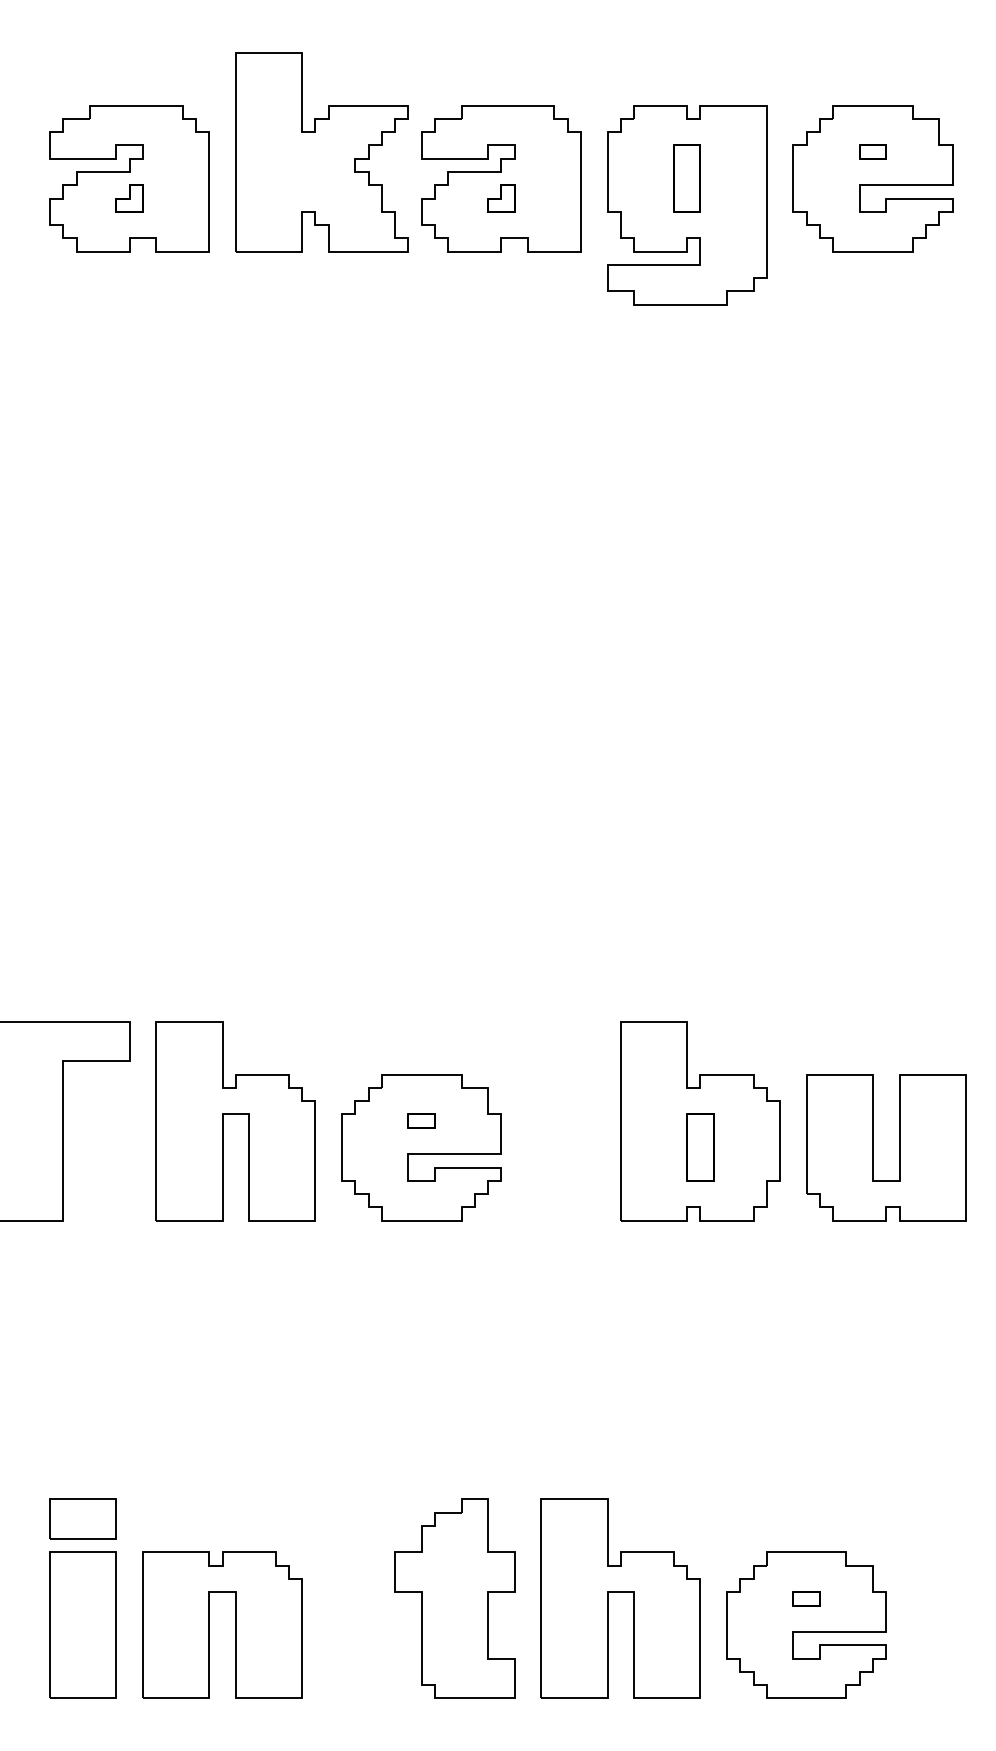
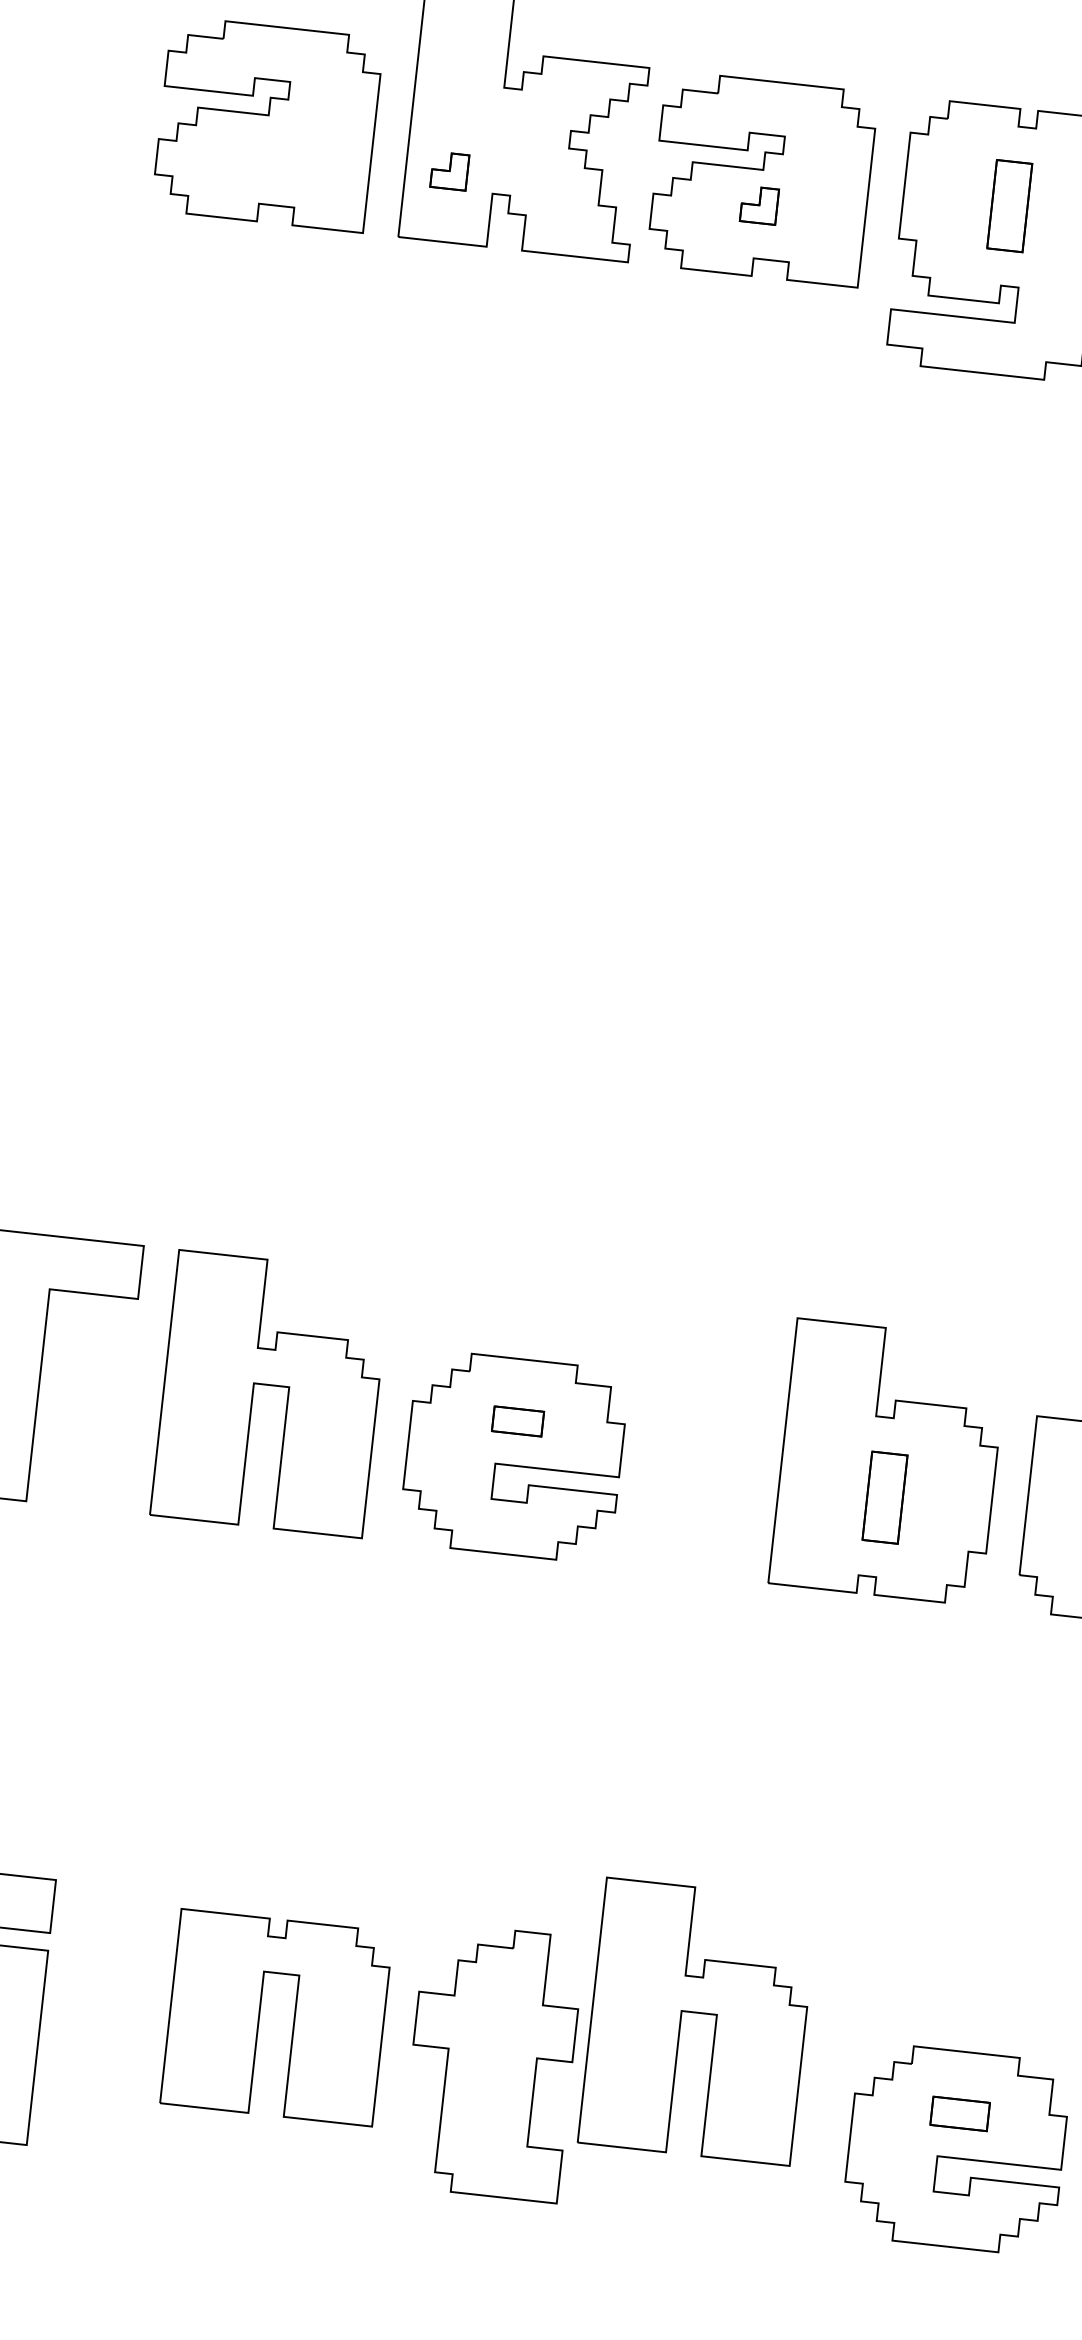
part: (129, 198) -> (449, 171), moved
part: (421, 1120) -> (517, 1420), size x1.4
part: (620, 1598) -> (698, 2021), moved
part: (806, 1598) -> (959, 2113), size x1.6
part: (209, 1624) -> (259, 2014), moved

